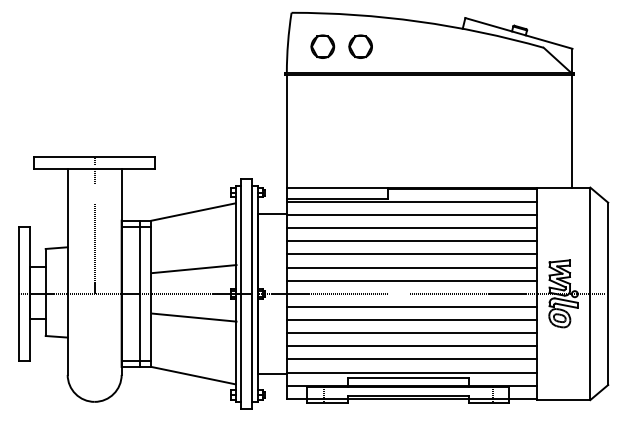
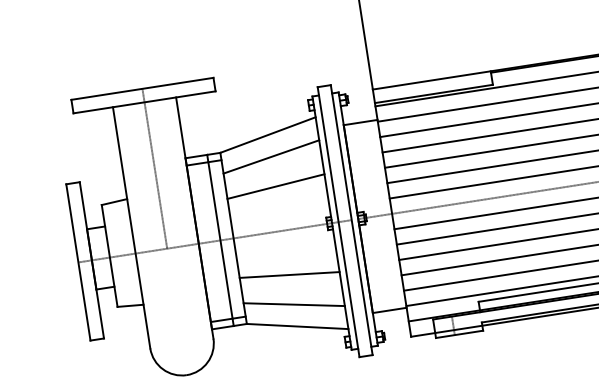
line: (193, 230) -> (271, 156), added
line: (194, 269) -> (276, 187), moved
line: (194, 317) -> (289, 274), moved
line: (193, 356) -> (294, 304), added

